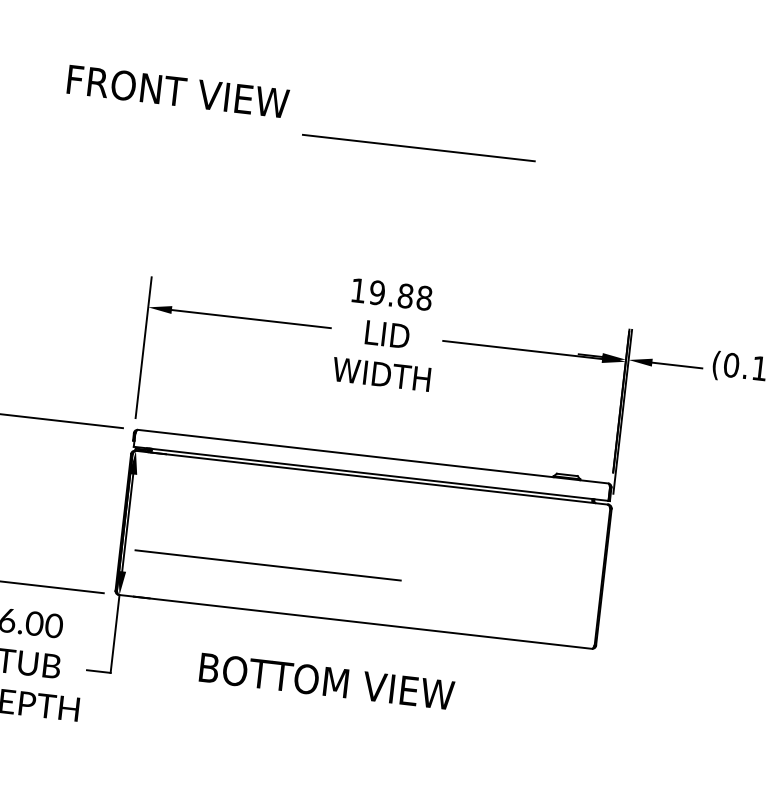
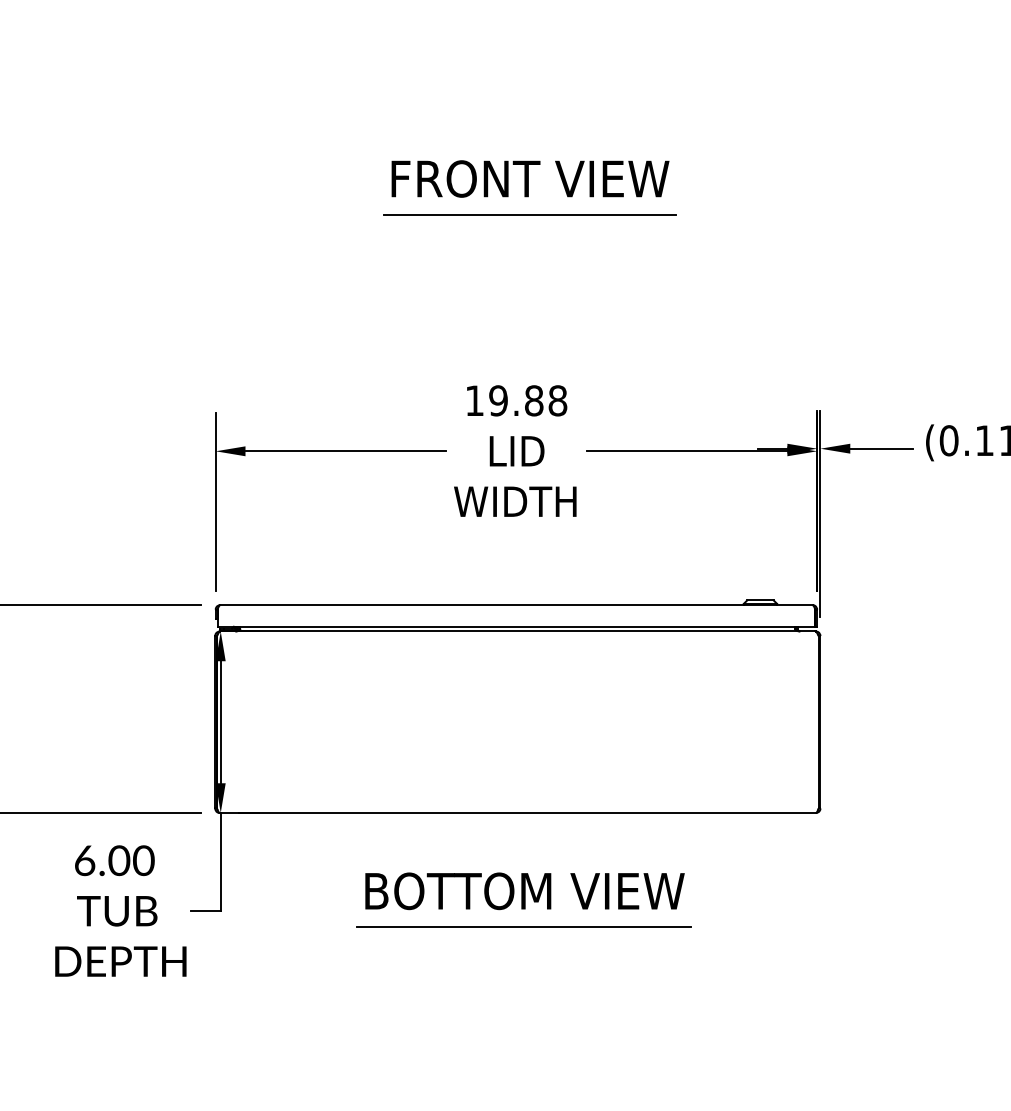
text: (178, 91) -> (530, 178), moved
line: (267, 564) -> (523, 926), moved
text: (326, 681) -> (524, 891), moved

